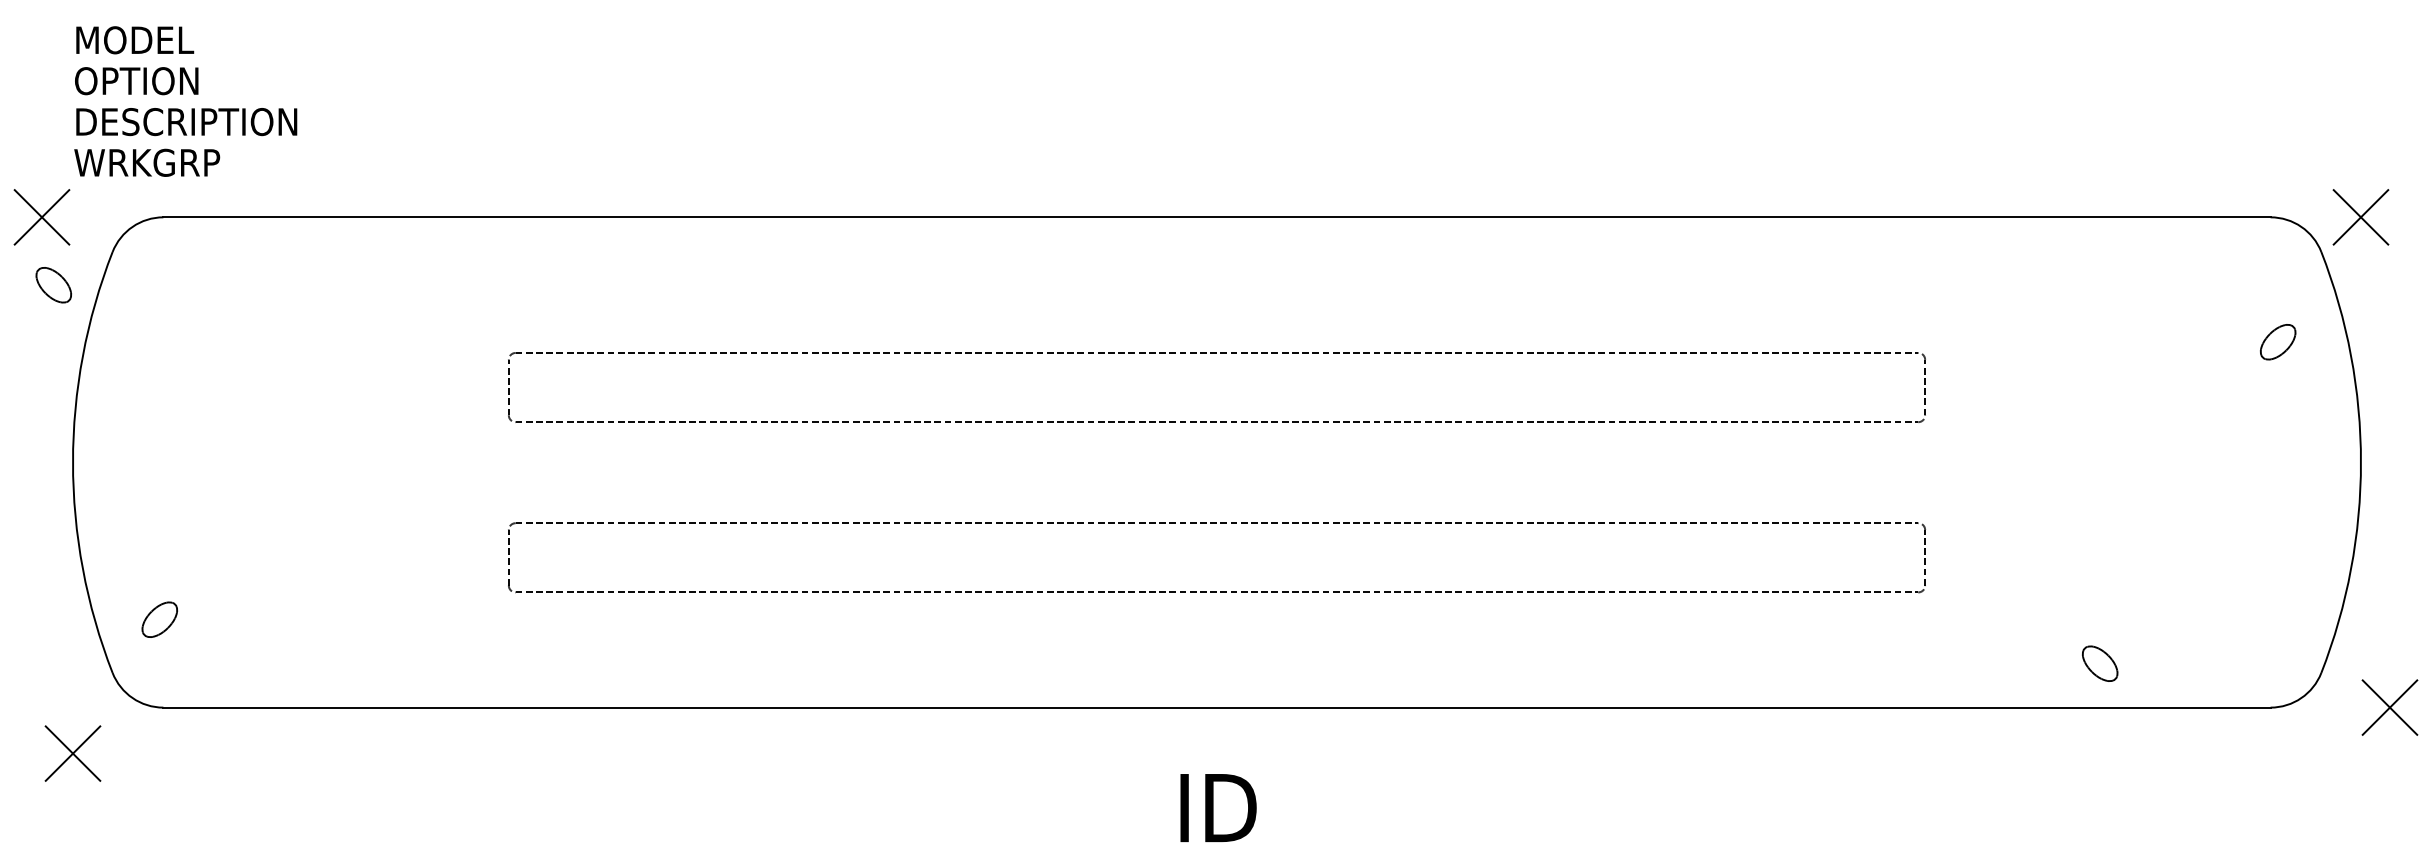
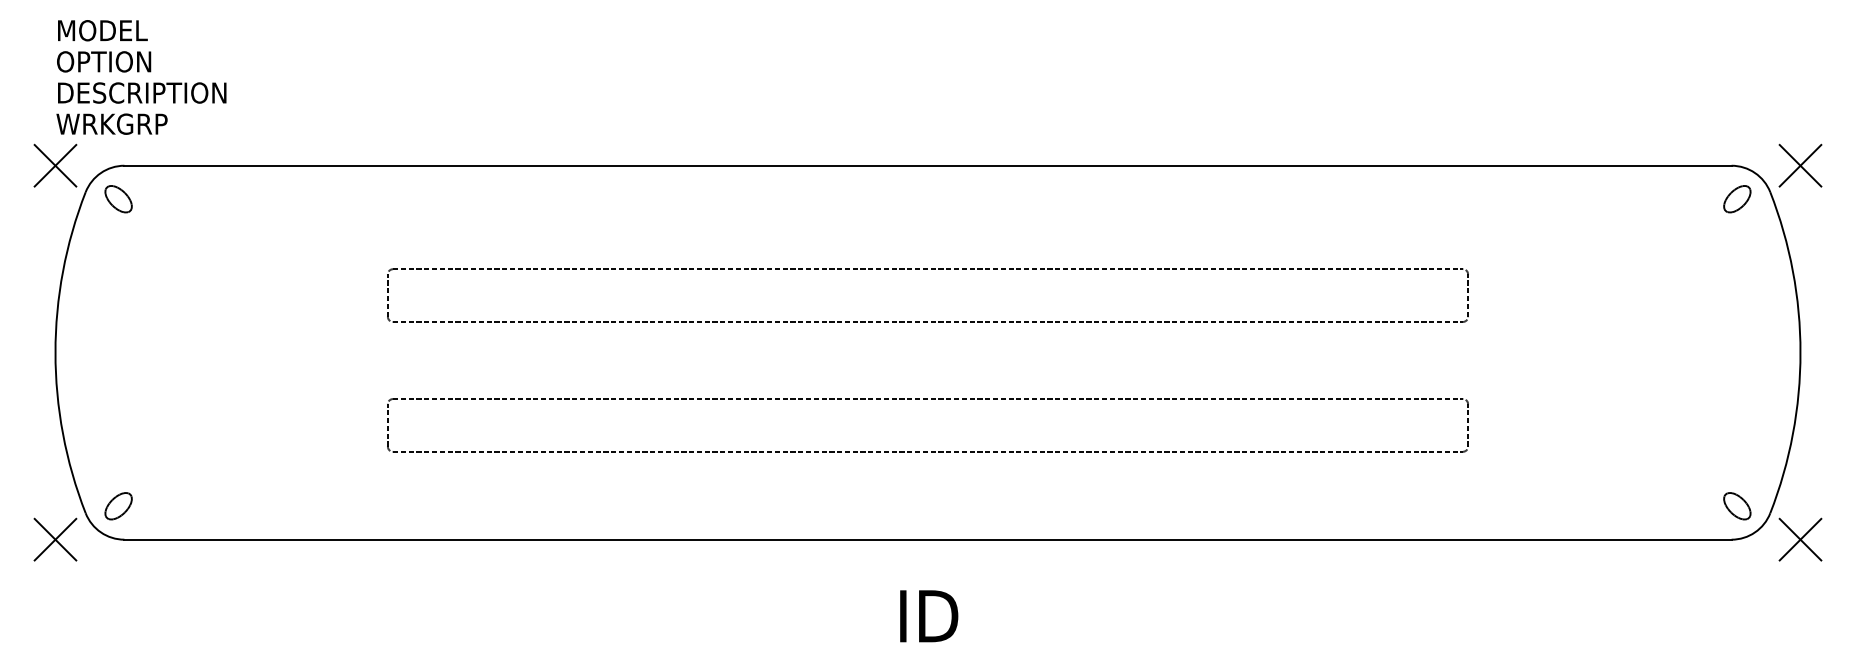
part: (41, 217) -> (55, 165), moved
part: (53, 285) -> (118, 199), moved
part: (2278, 342) -> (1737, 199), moved
part: (159, 619) -> (118, 506), moved
part: (2100, 663) -> (1737, 506), moved
part: (2389, 707) -> (1800, 539), moved
part: (72, 753) -> (55, 539), moved

